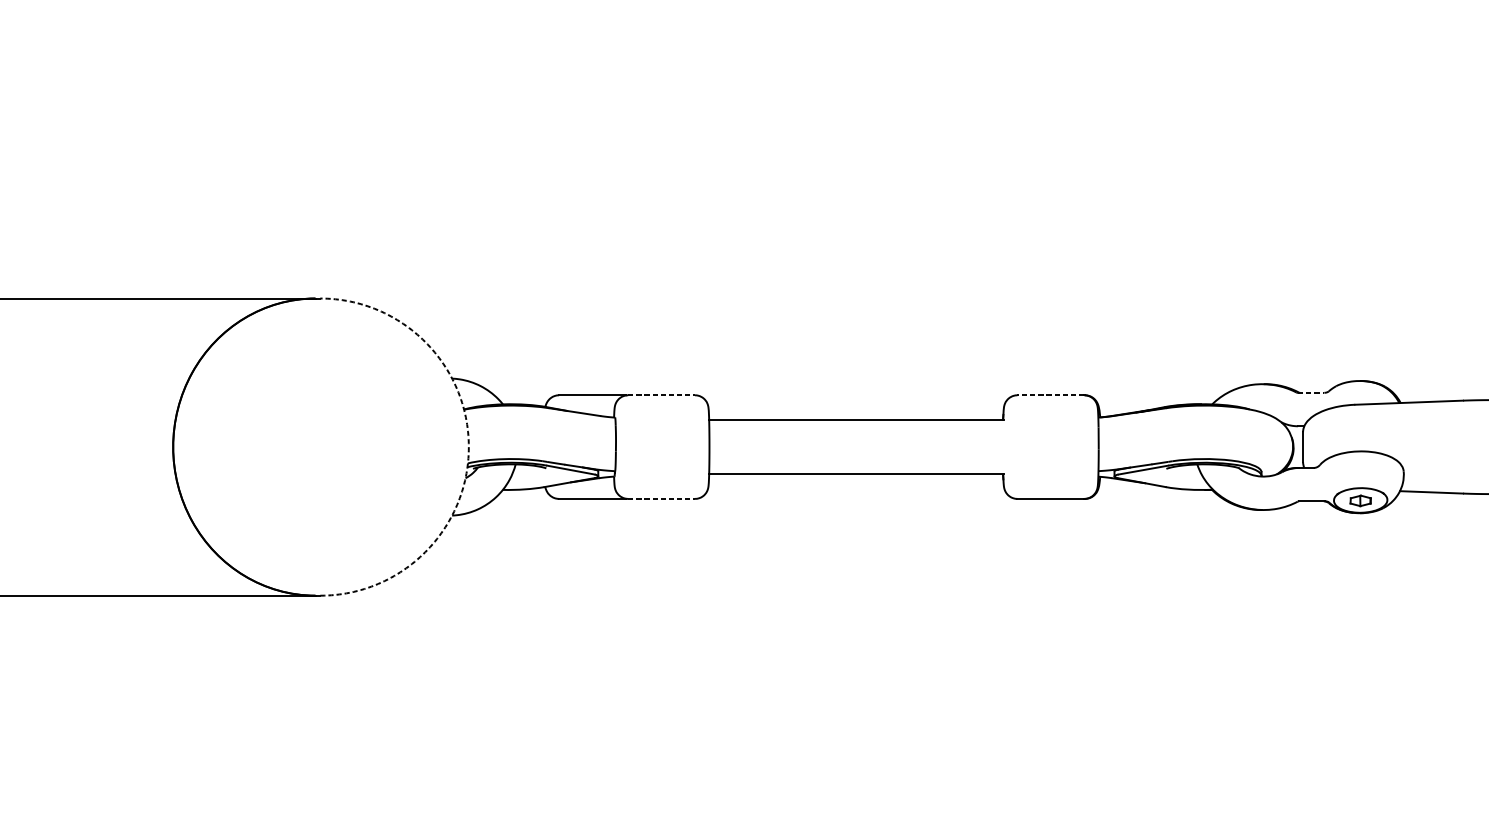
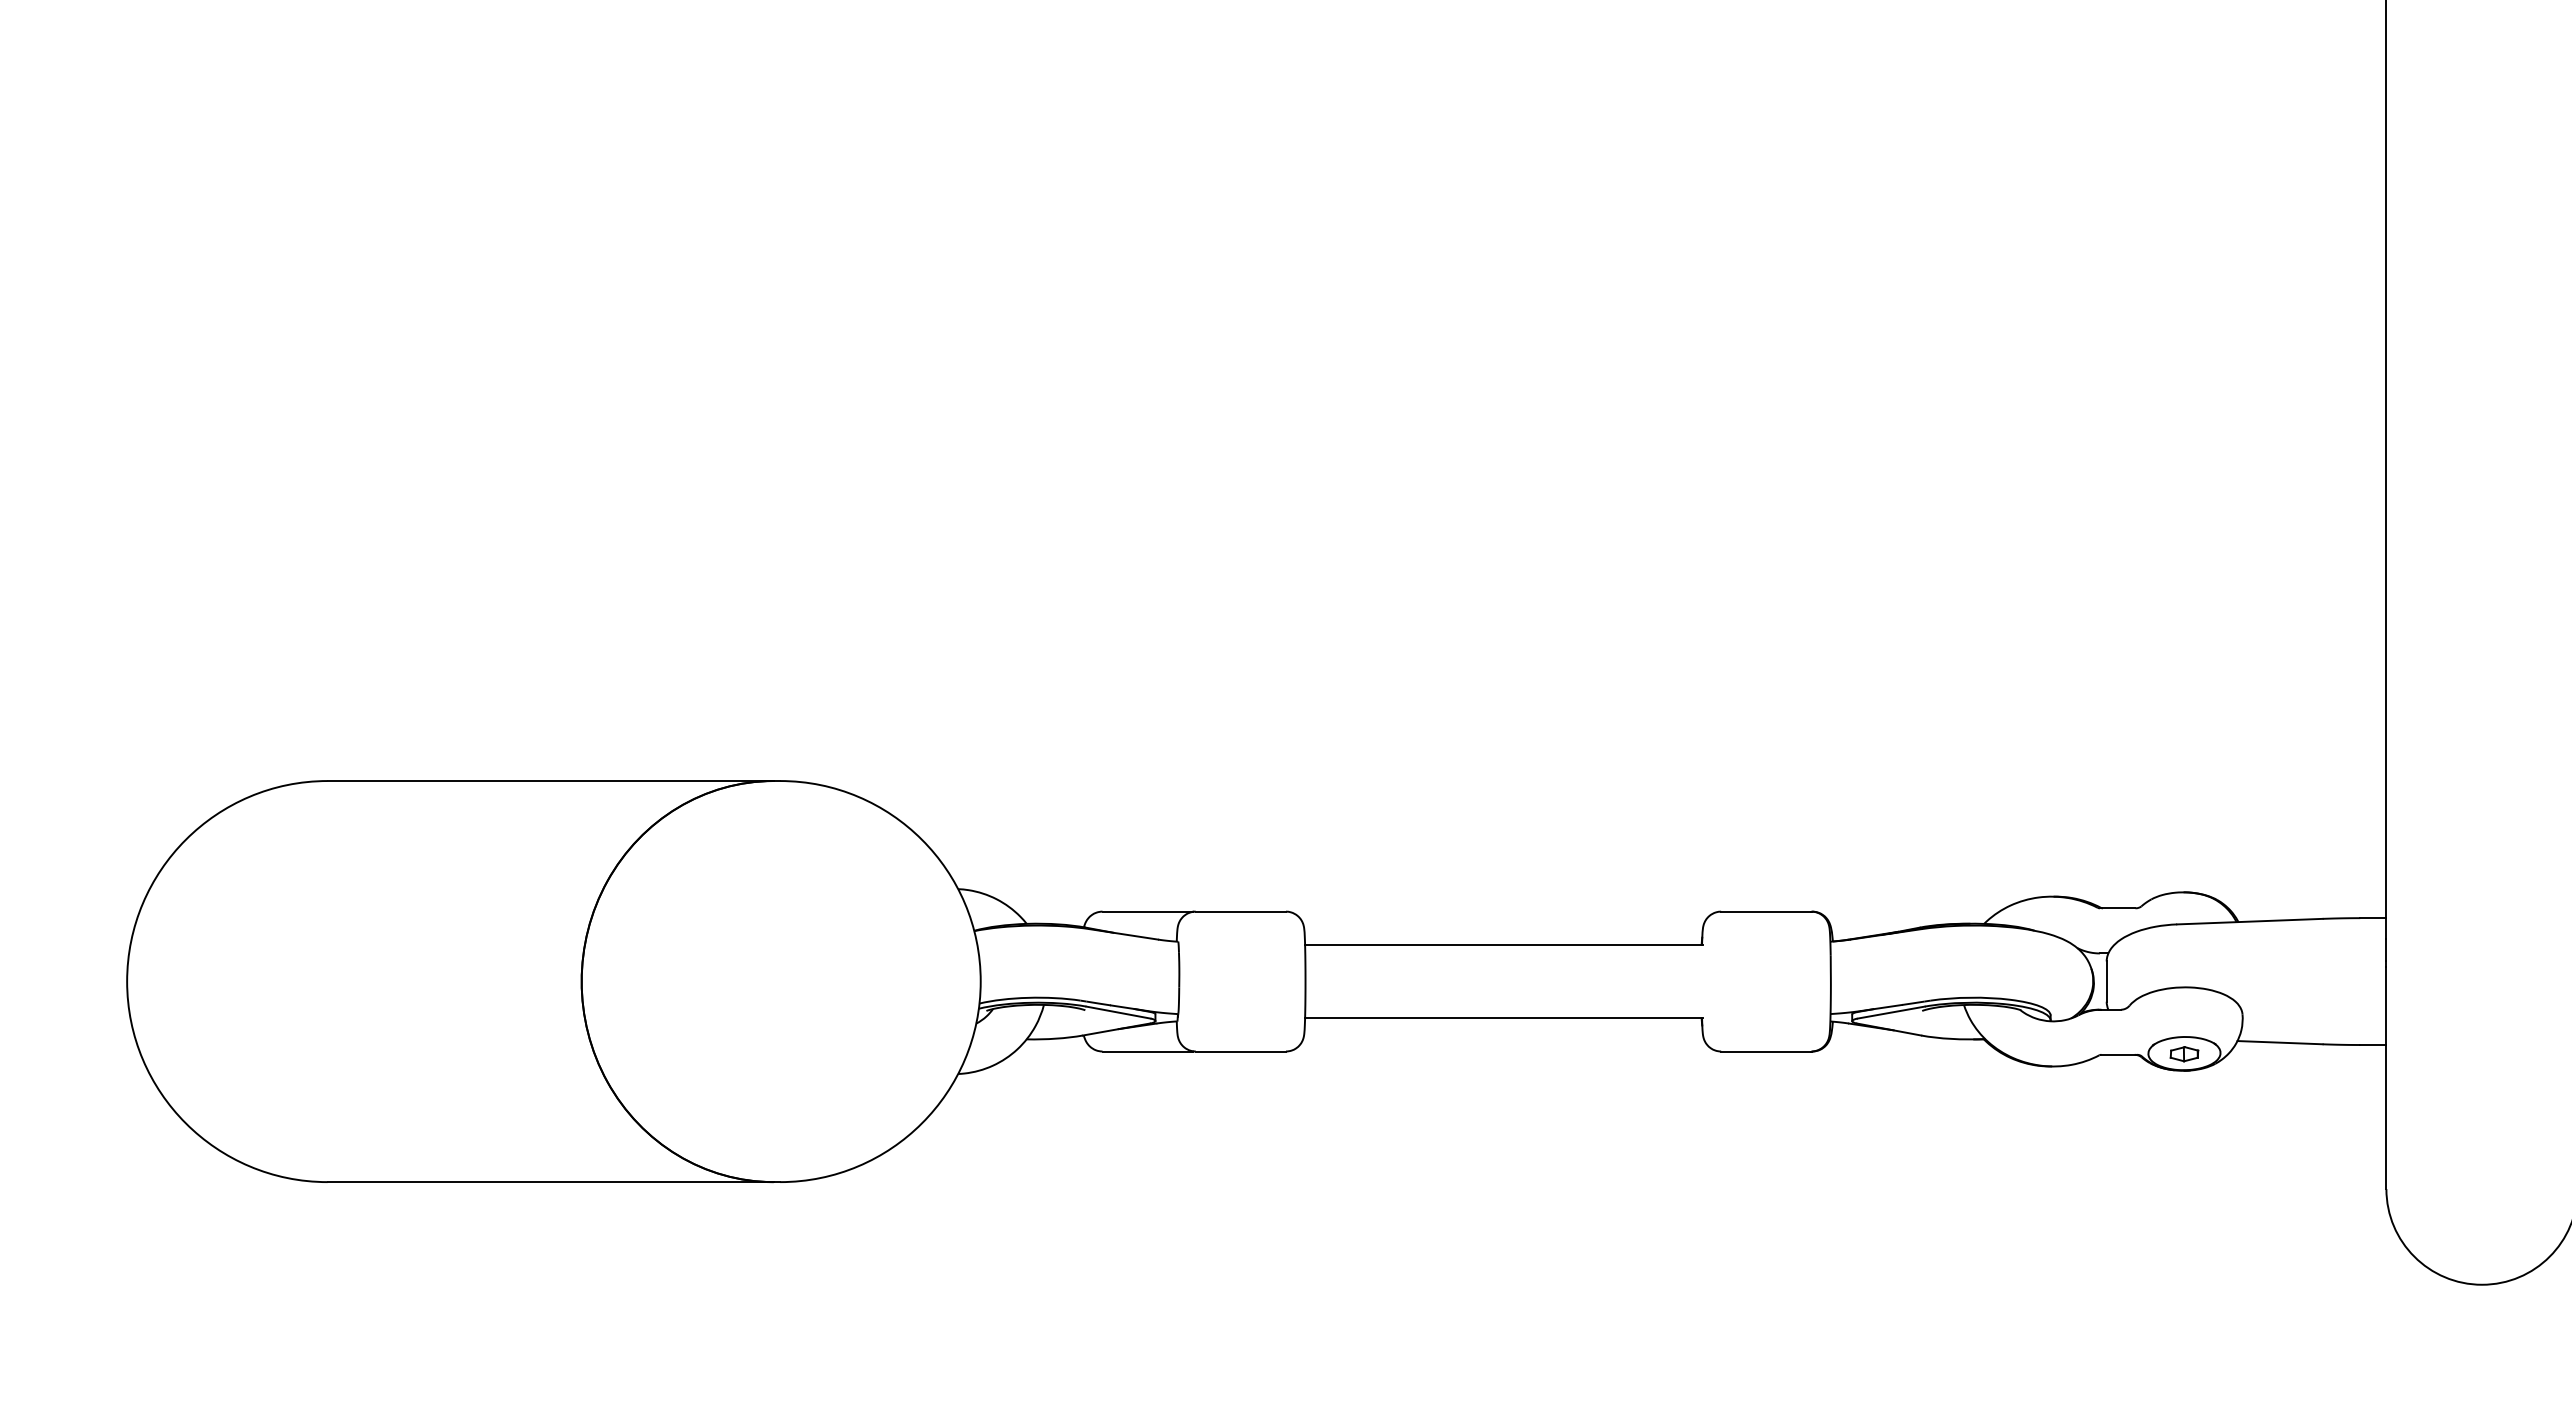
line: (1311, 392) -> (2117, 908), dashed -> solid
line: (662, 395) -> (1241, 911), dashed -> solid
line: (1050, 395) -> (1765, 911), dashed -> solid
arc: (468, 447) -> (980, 981), dashed -> solid
line: (662, 498) -> (1241, 1051), dashed -> solid

